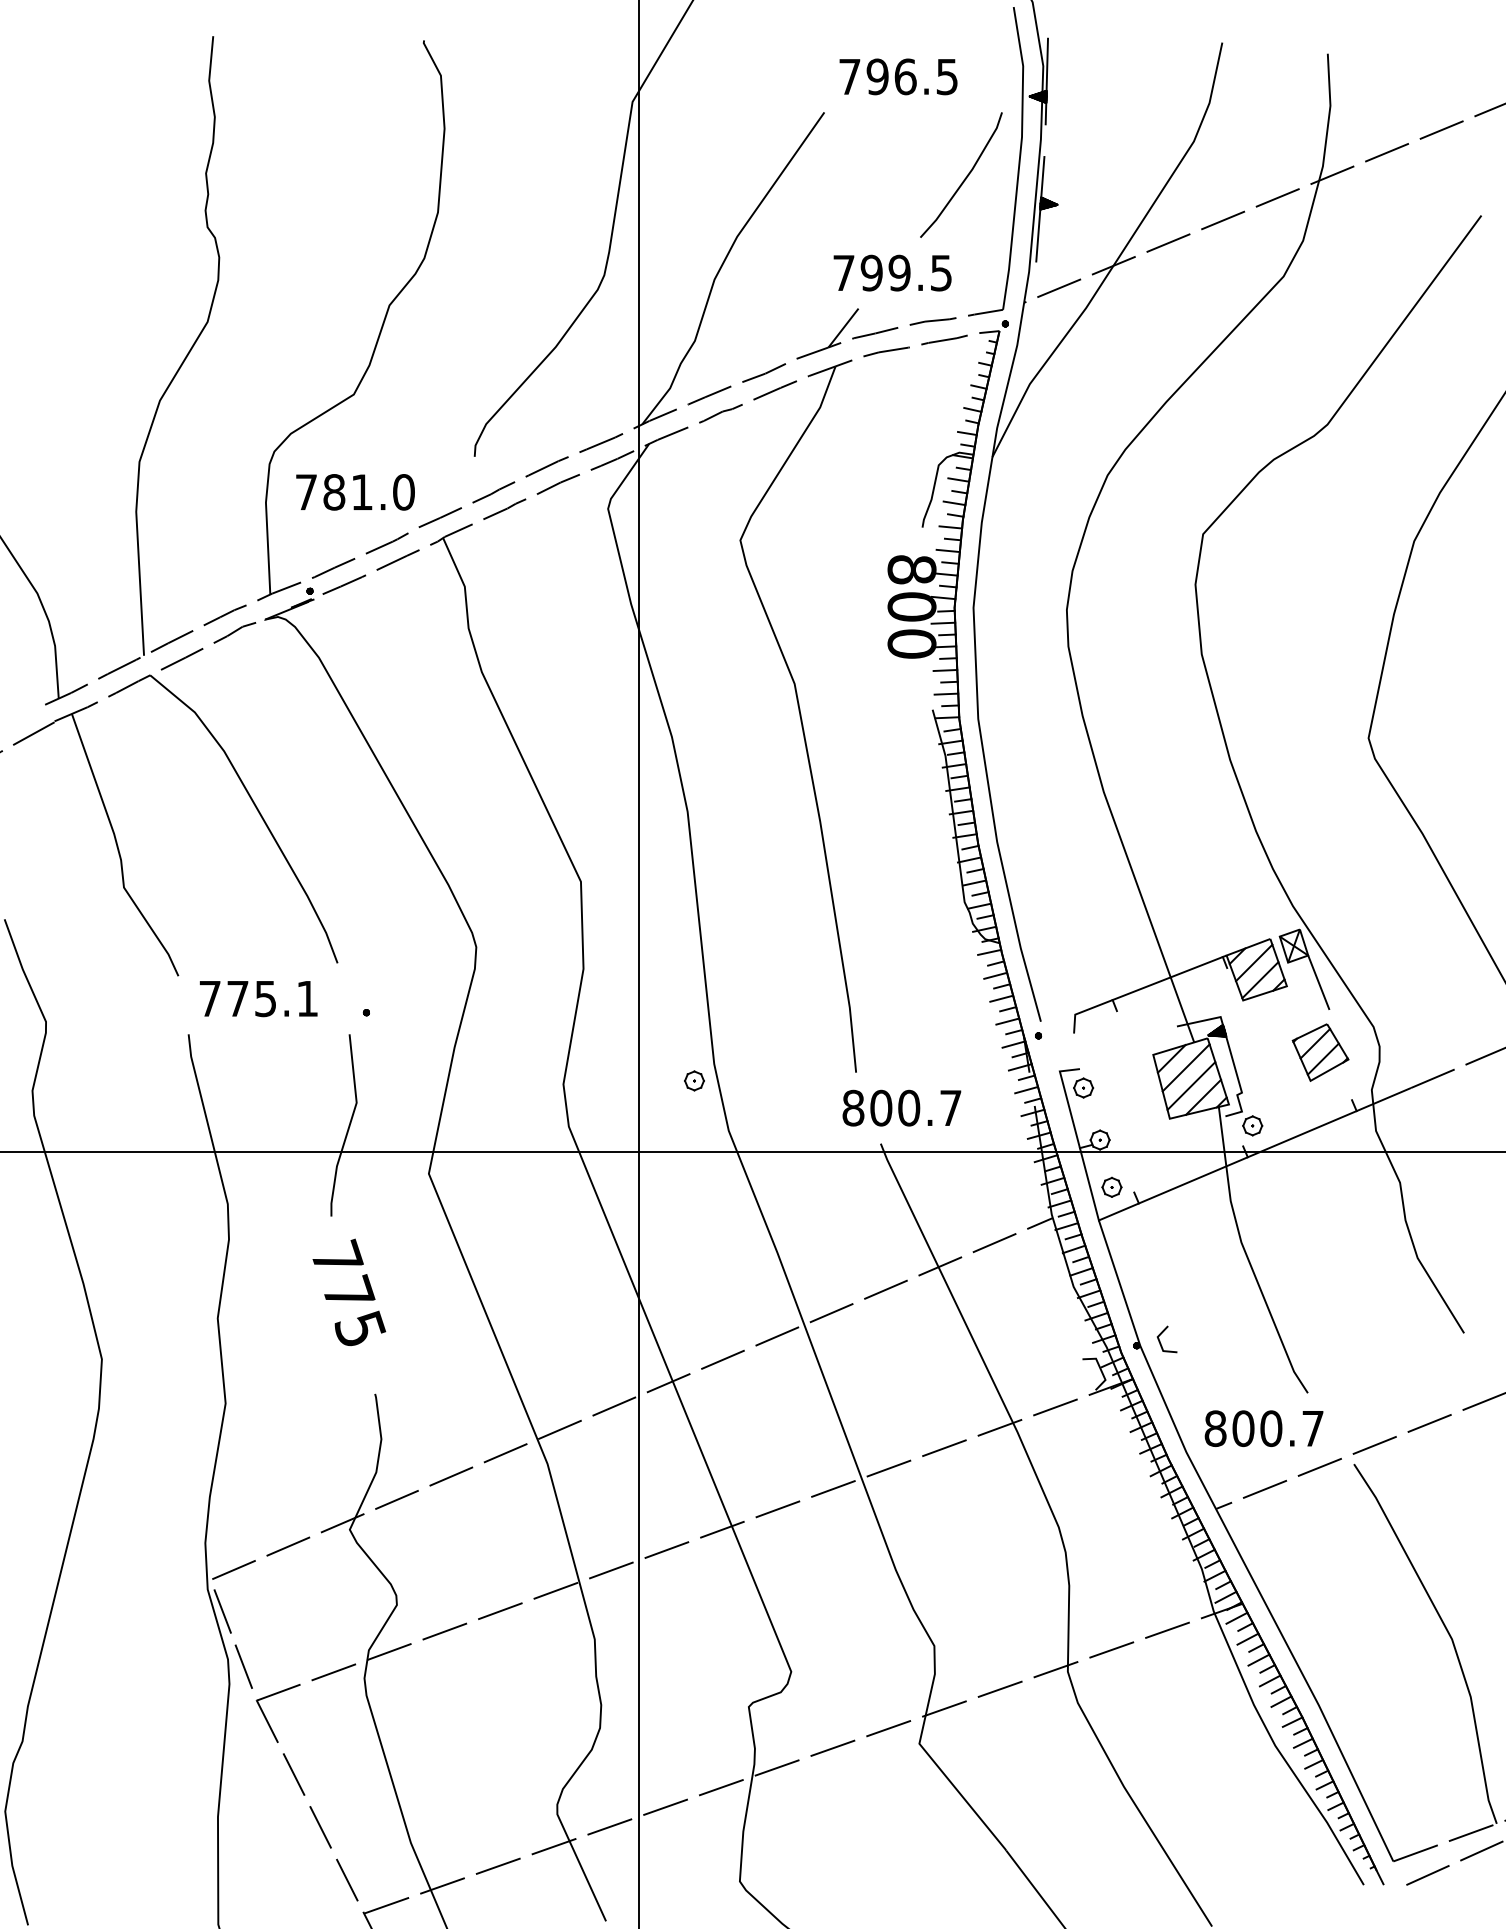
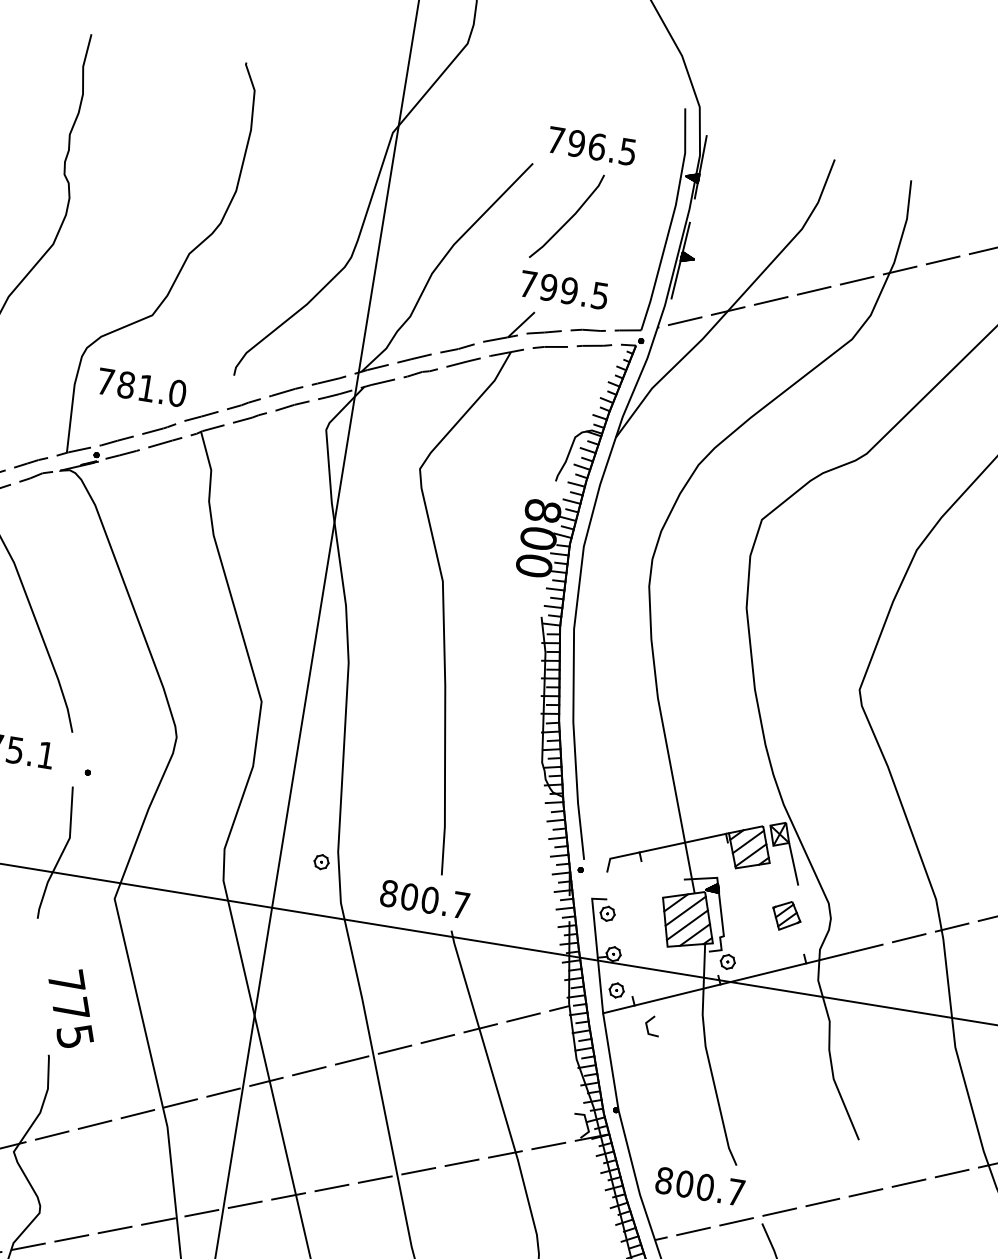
line: (965, 177) -> (569, 218), moved
part: (1320, 1052) -> (786, 915), size x0.7
text: (901, 1107) -> (424, 898), moved
text: (349, 1292) -> (71, 1008), moved
line: (1160, 1340) -> (647, 1025), moved

